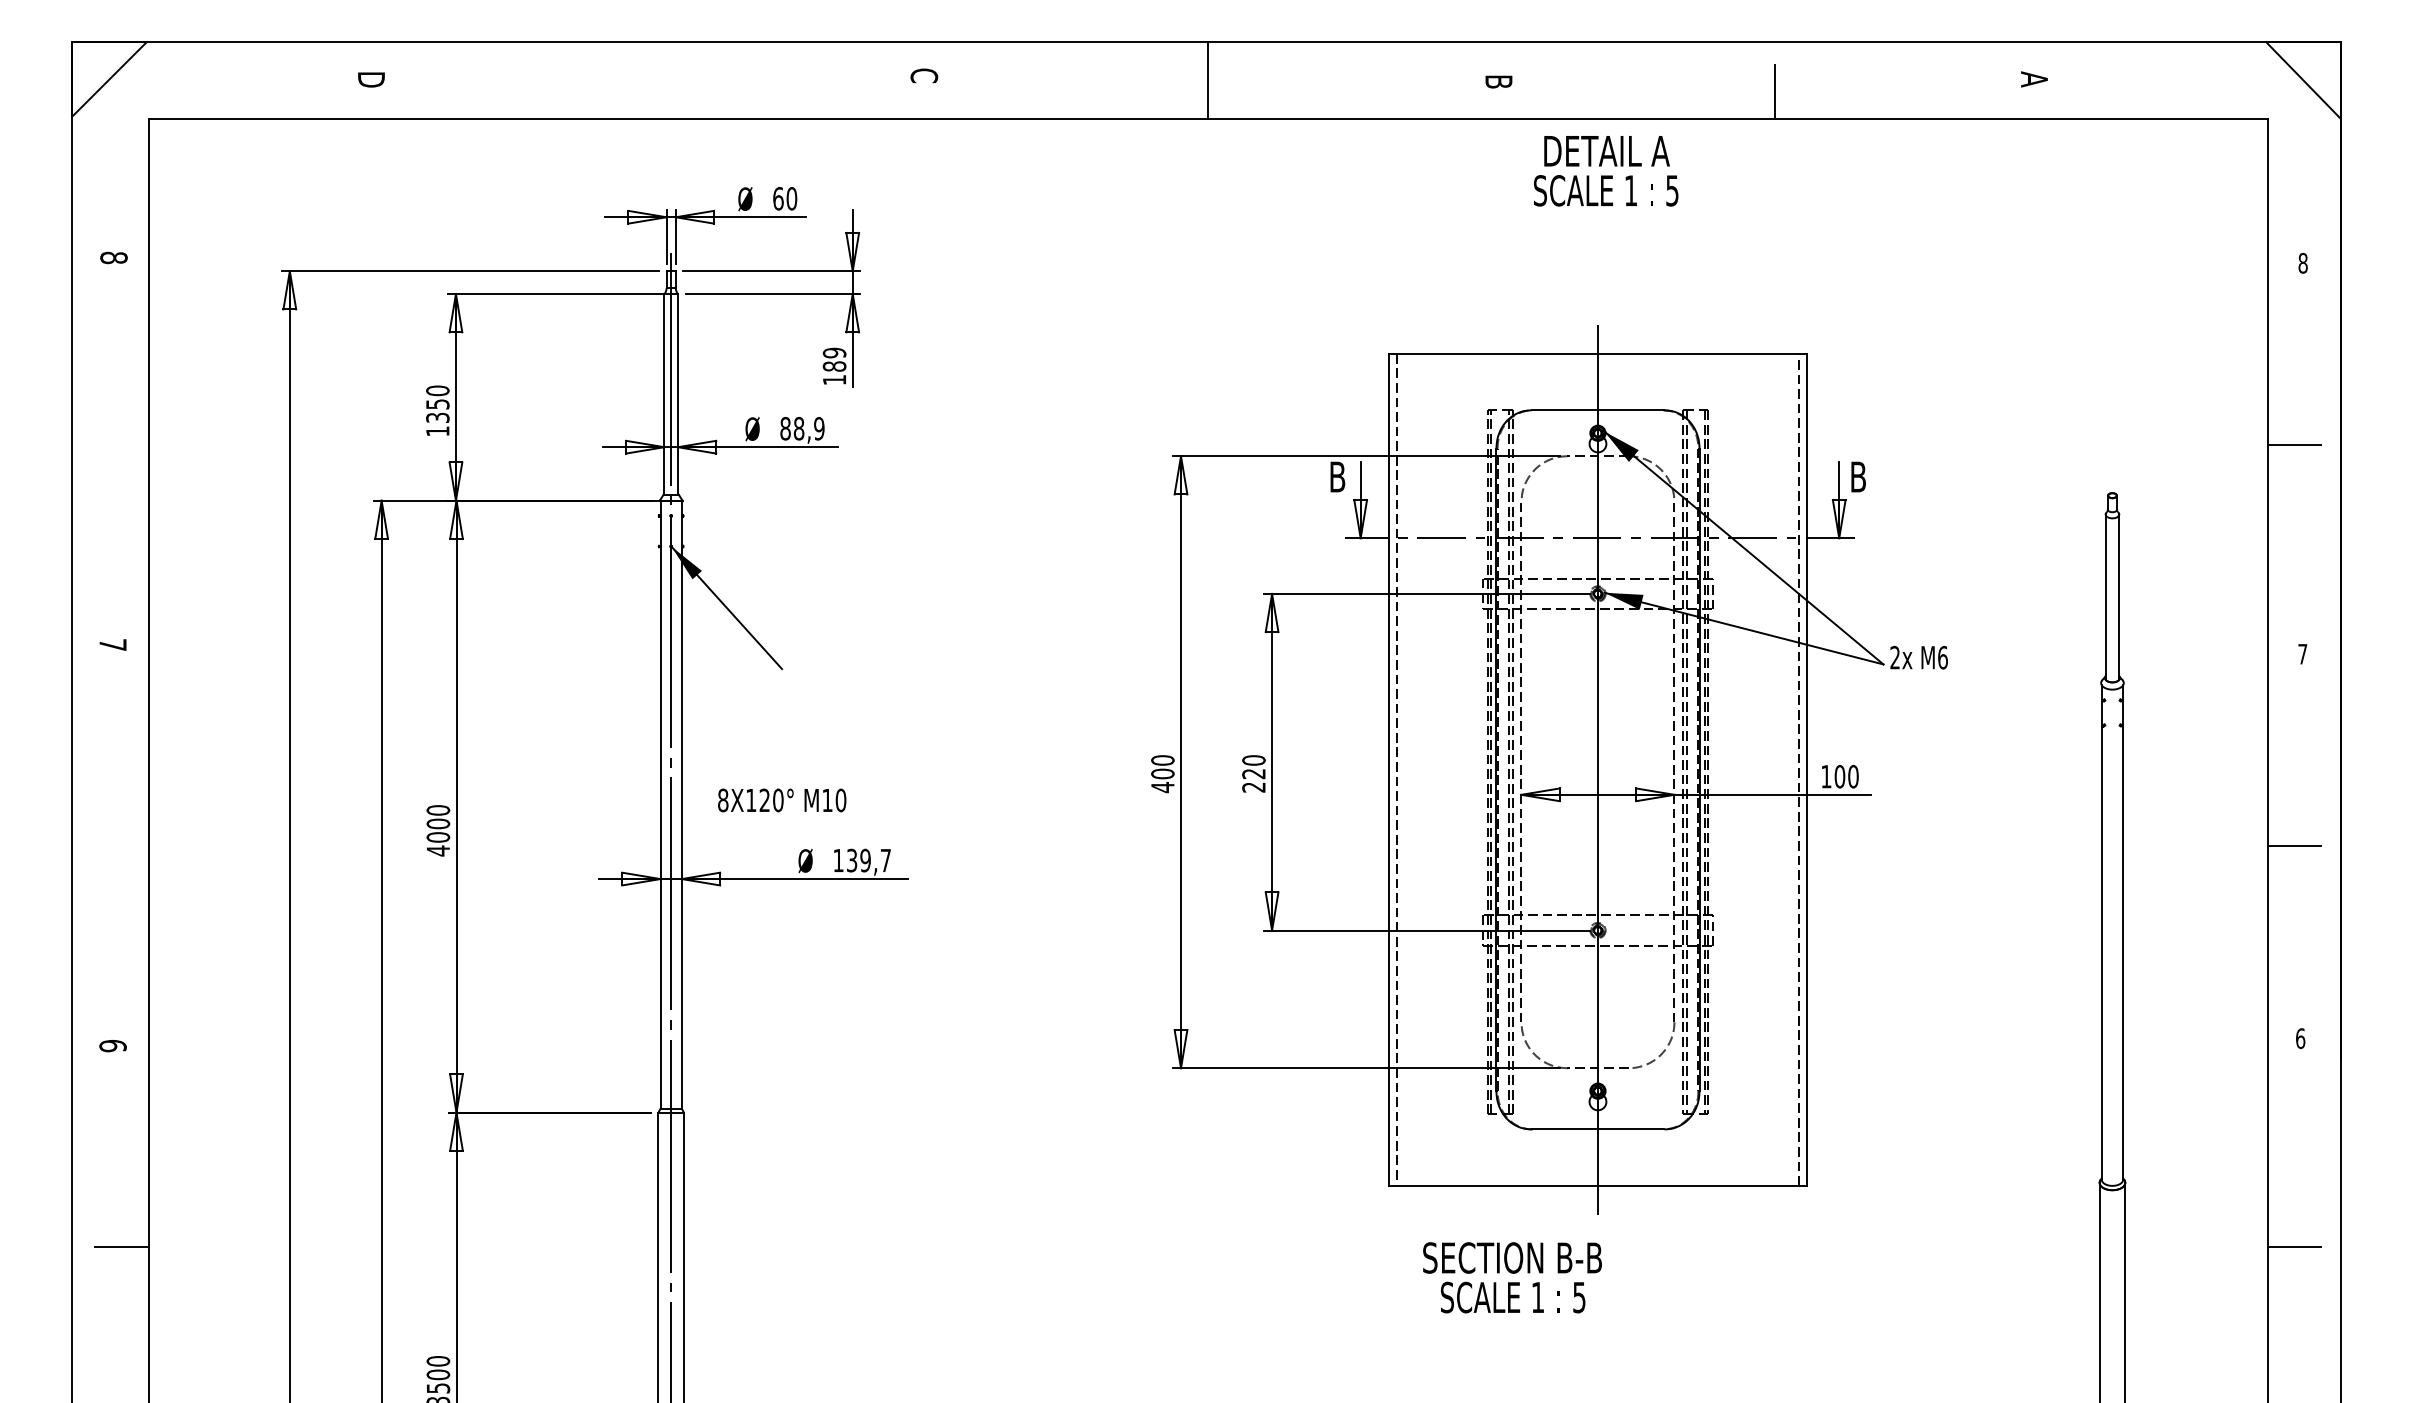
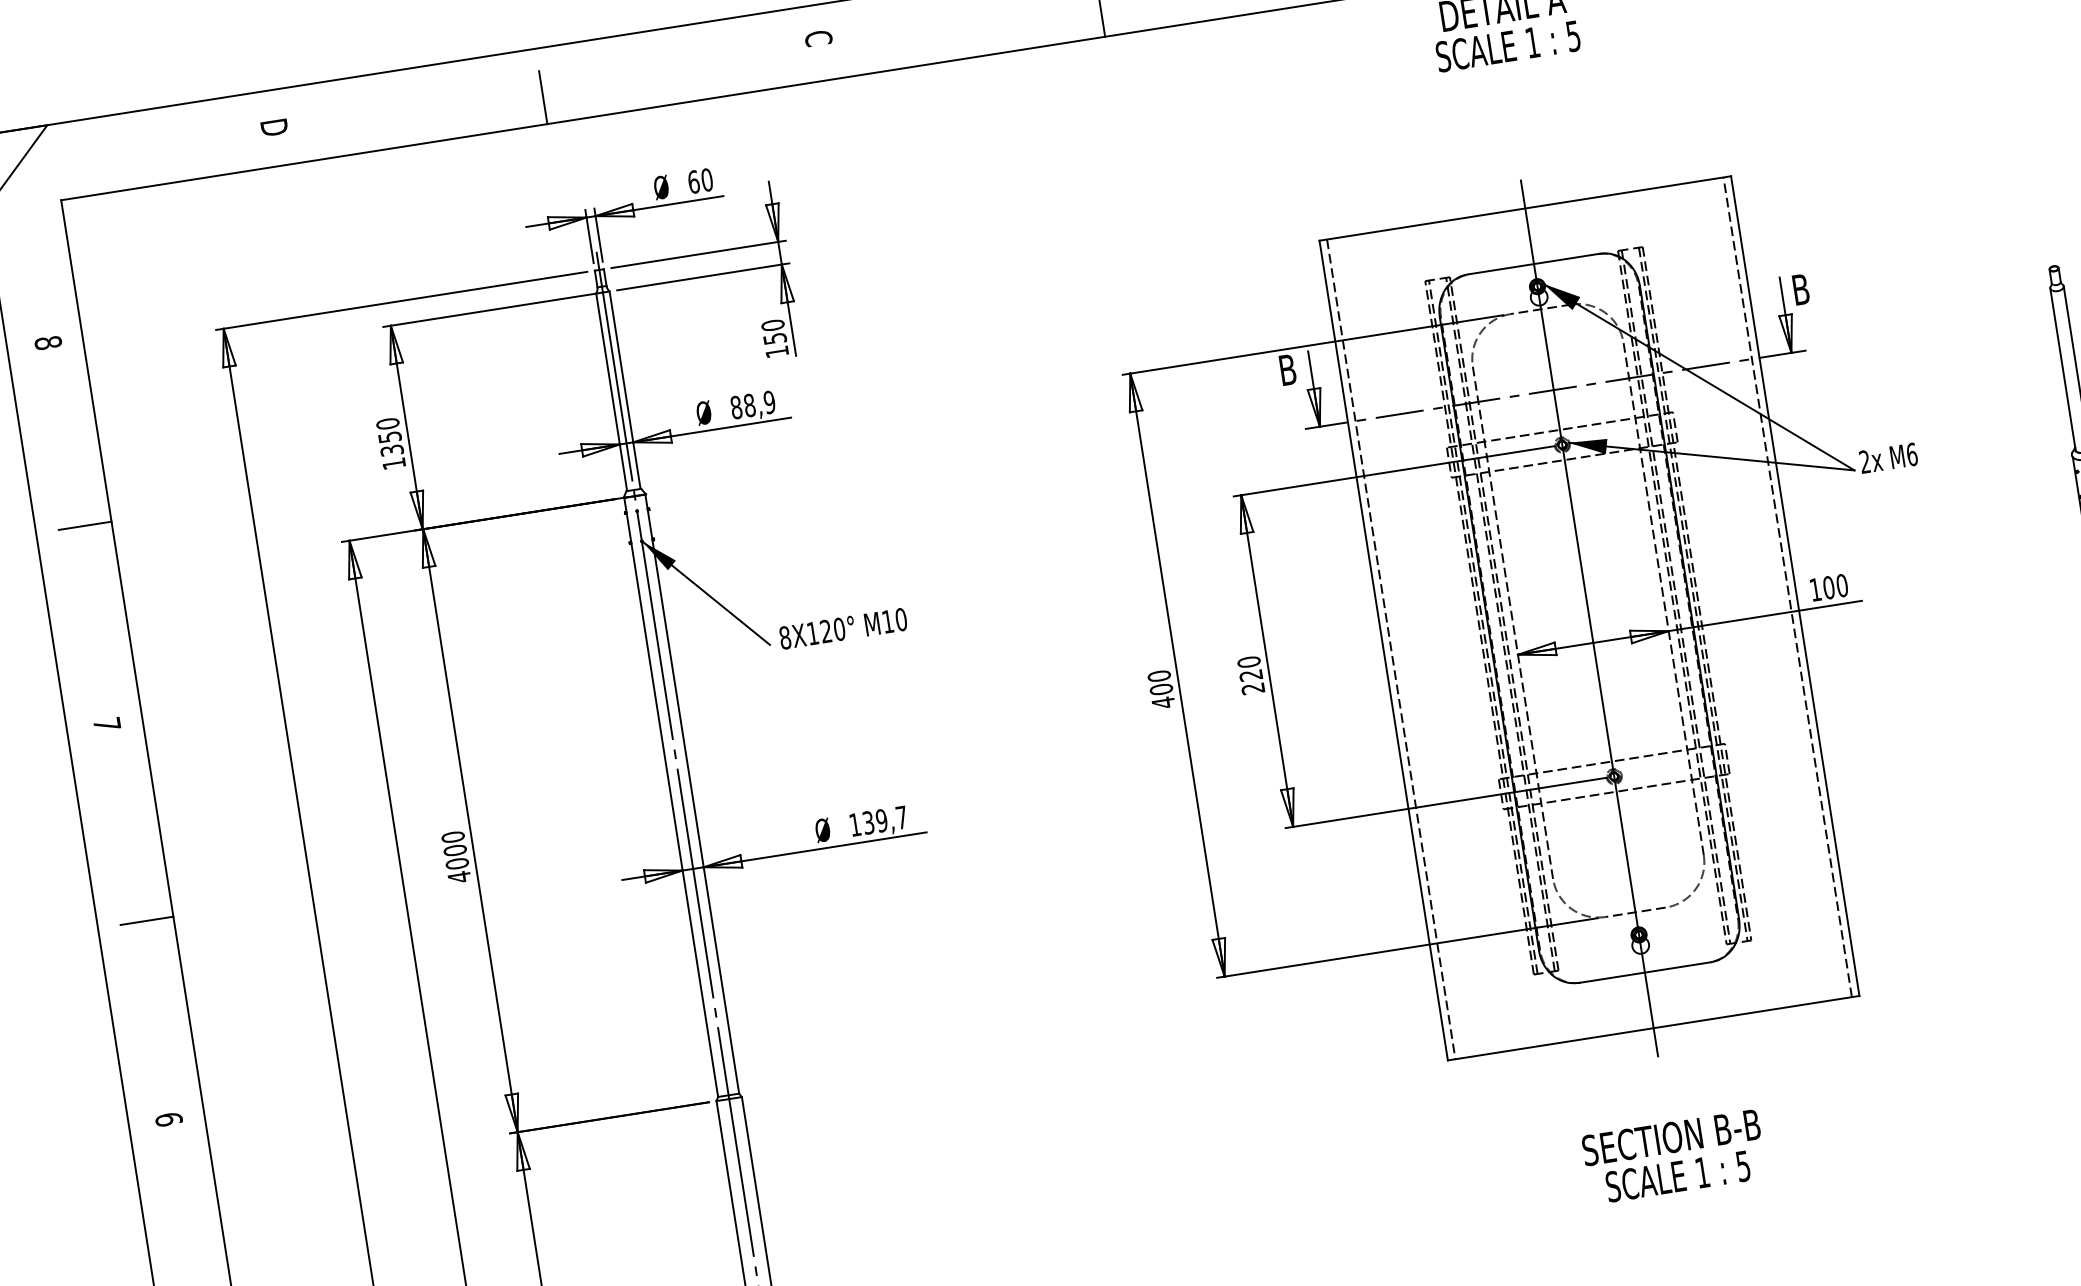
line: (642, 91) -> (543, 97), added
text: (834, 359) -> (773, 331), 189 -> 150
line: (121, 444) -> (84, 525), added
text: (782, 800) -> (843, 628), moved
line: (121, 845) -> (146, 920), added
text: (1512, 1277) -> (1674, 1156), moved

